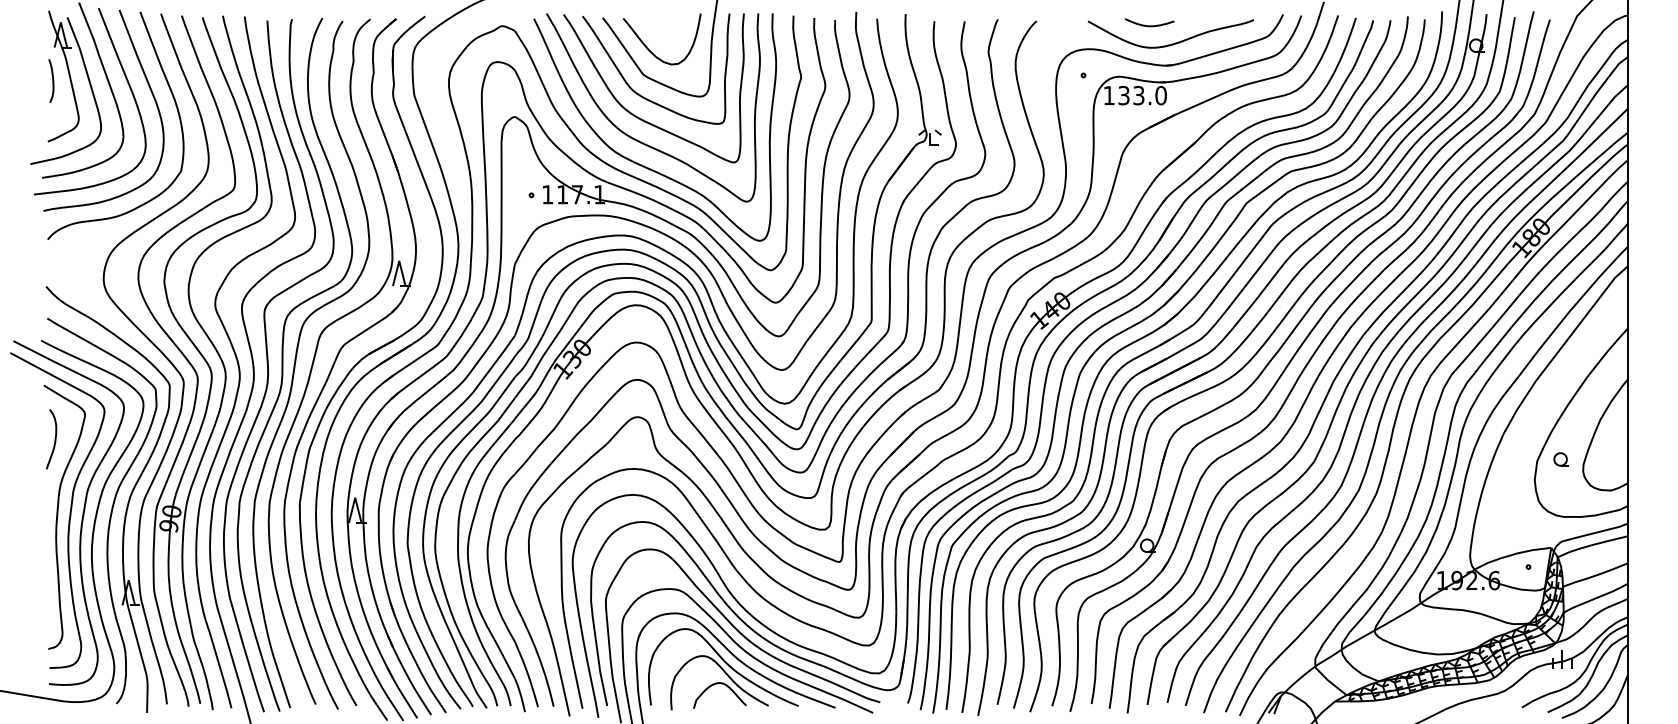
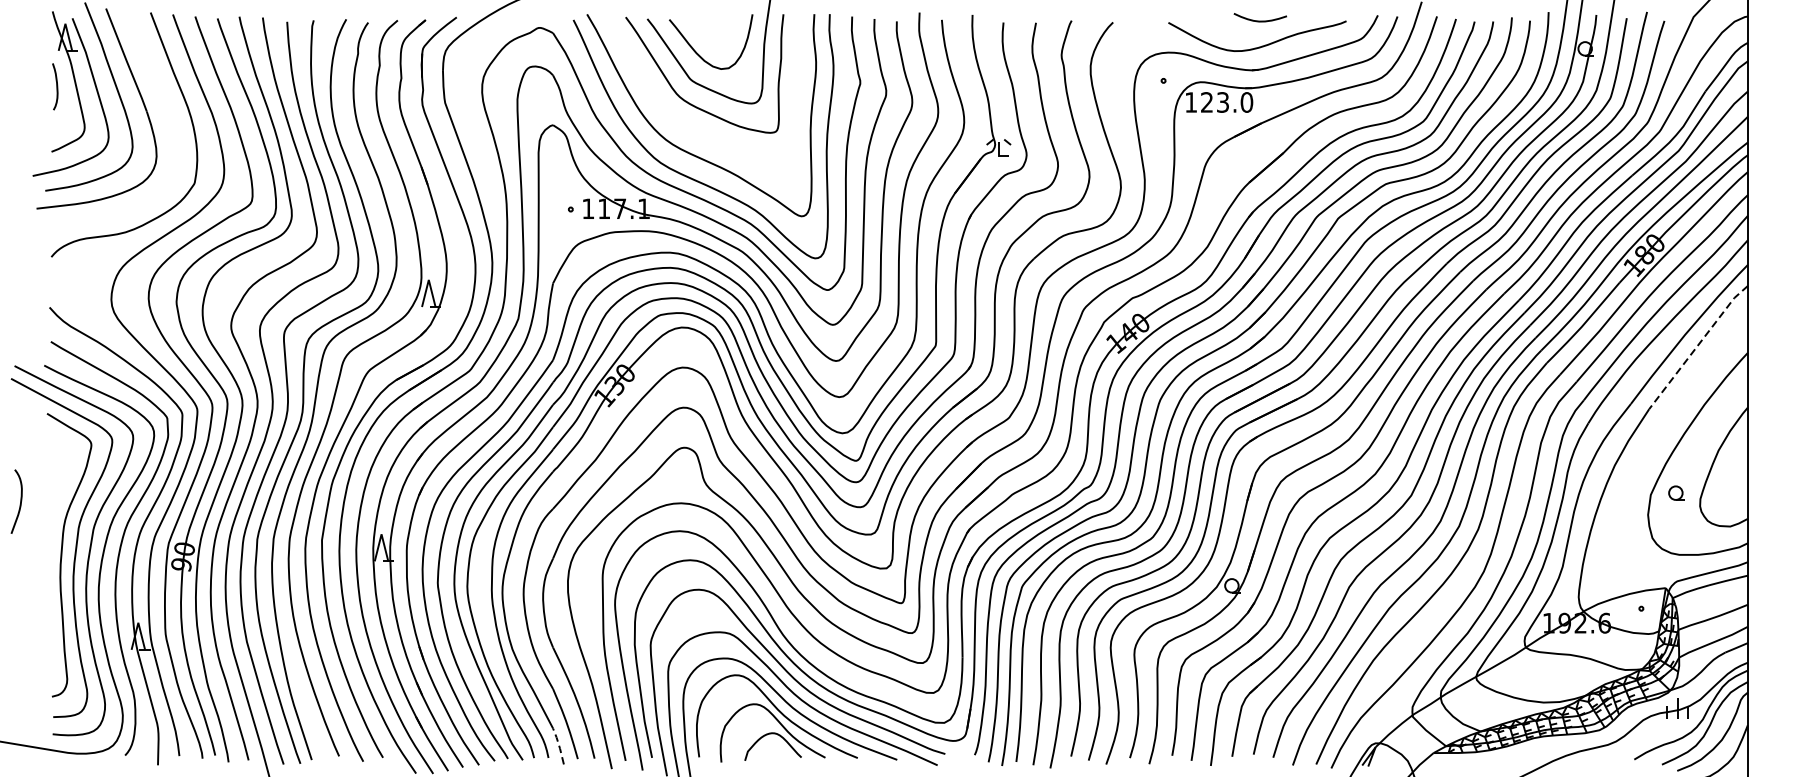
curve: (1149, 25) -> (1260, 20), moved
curve: (150, 91) -> (161, 98), removed
text: (1123, 95) -> (1206, 102), 133.0 -> 123.0
curve: (636, 115) -> (683, 123), removed
line: (1580, 322) -> (1697, 346), solid -> dashed
curve: (54, 439) -> (19, 501), moved
line: (520, 695) -> (558, 746), solid -> dashed

